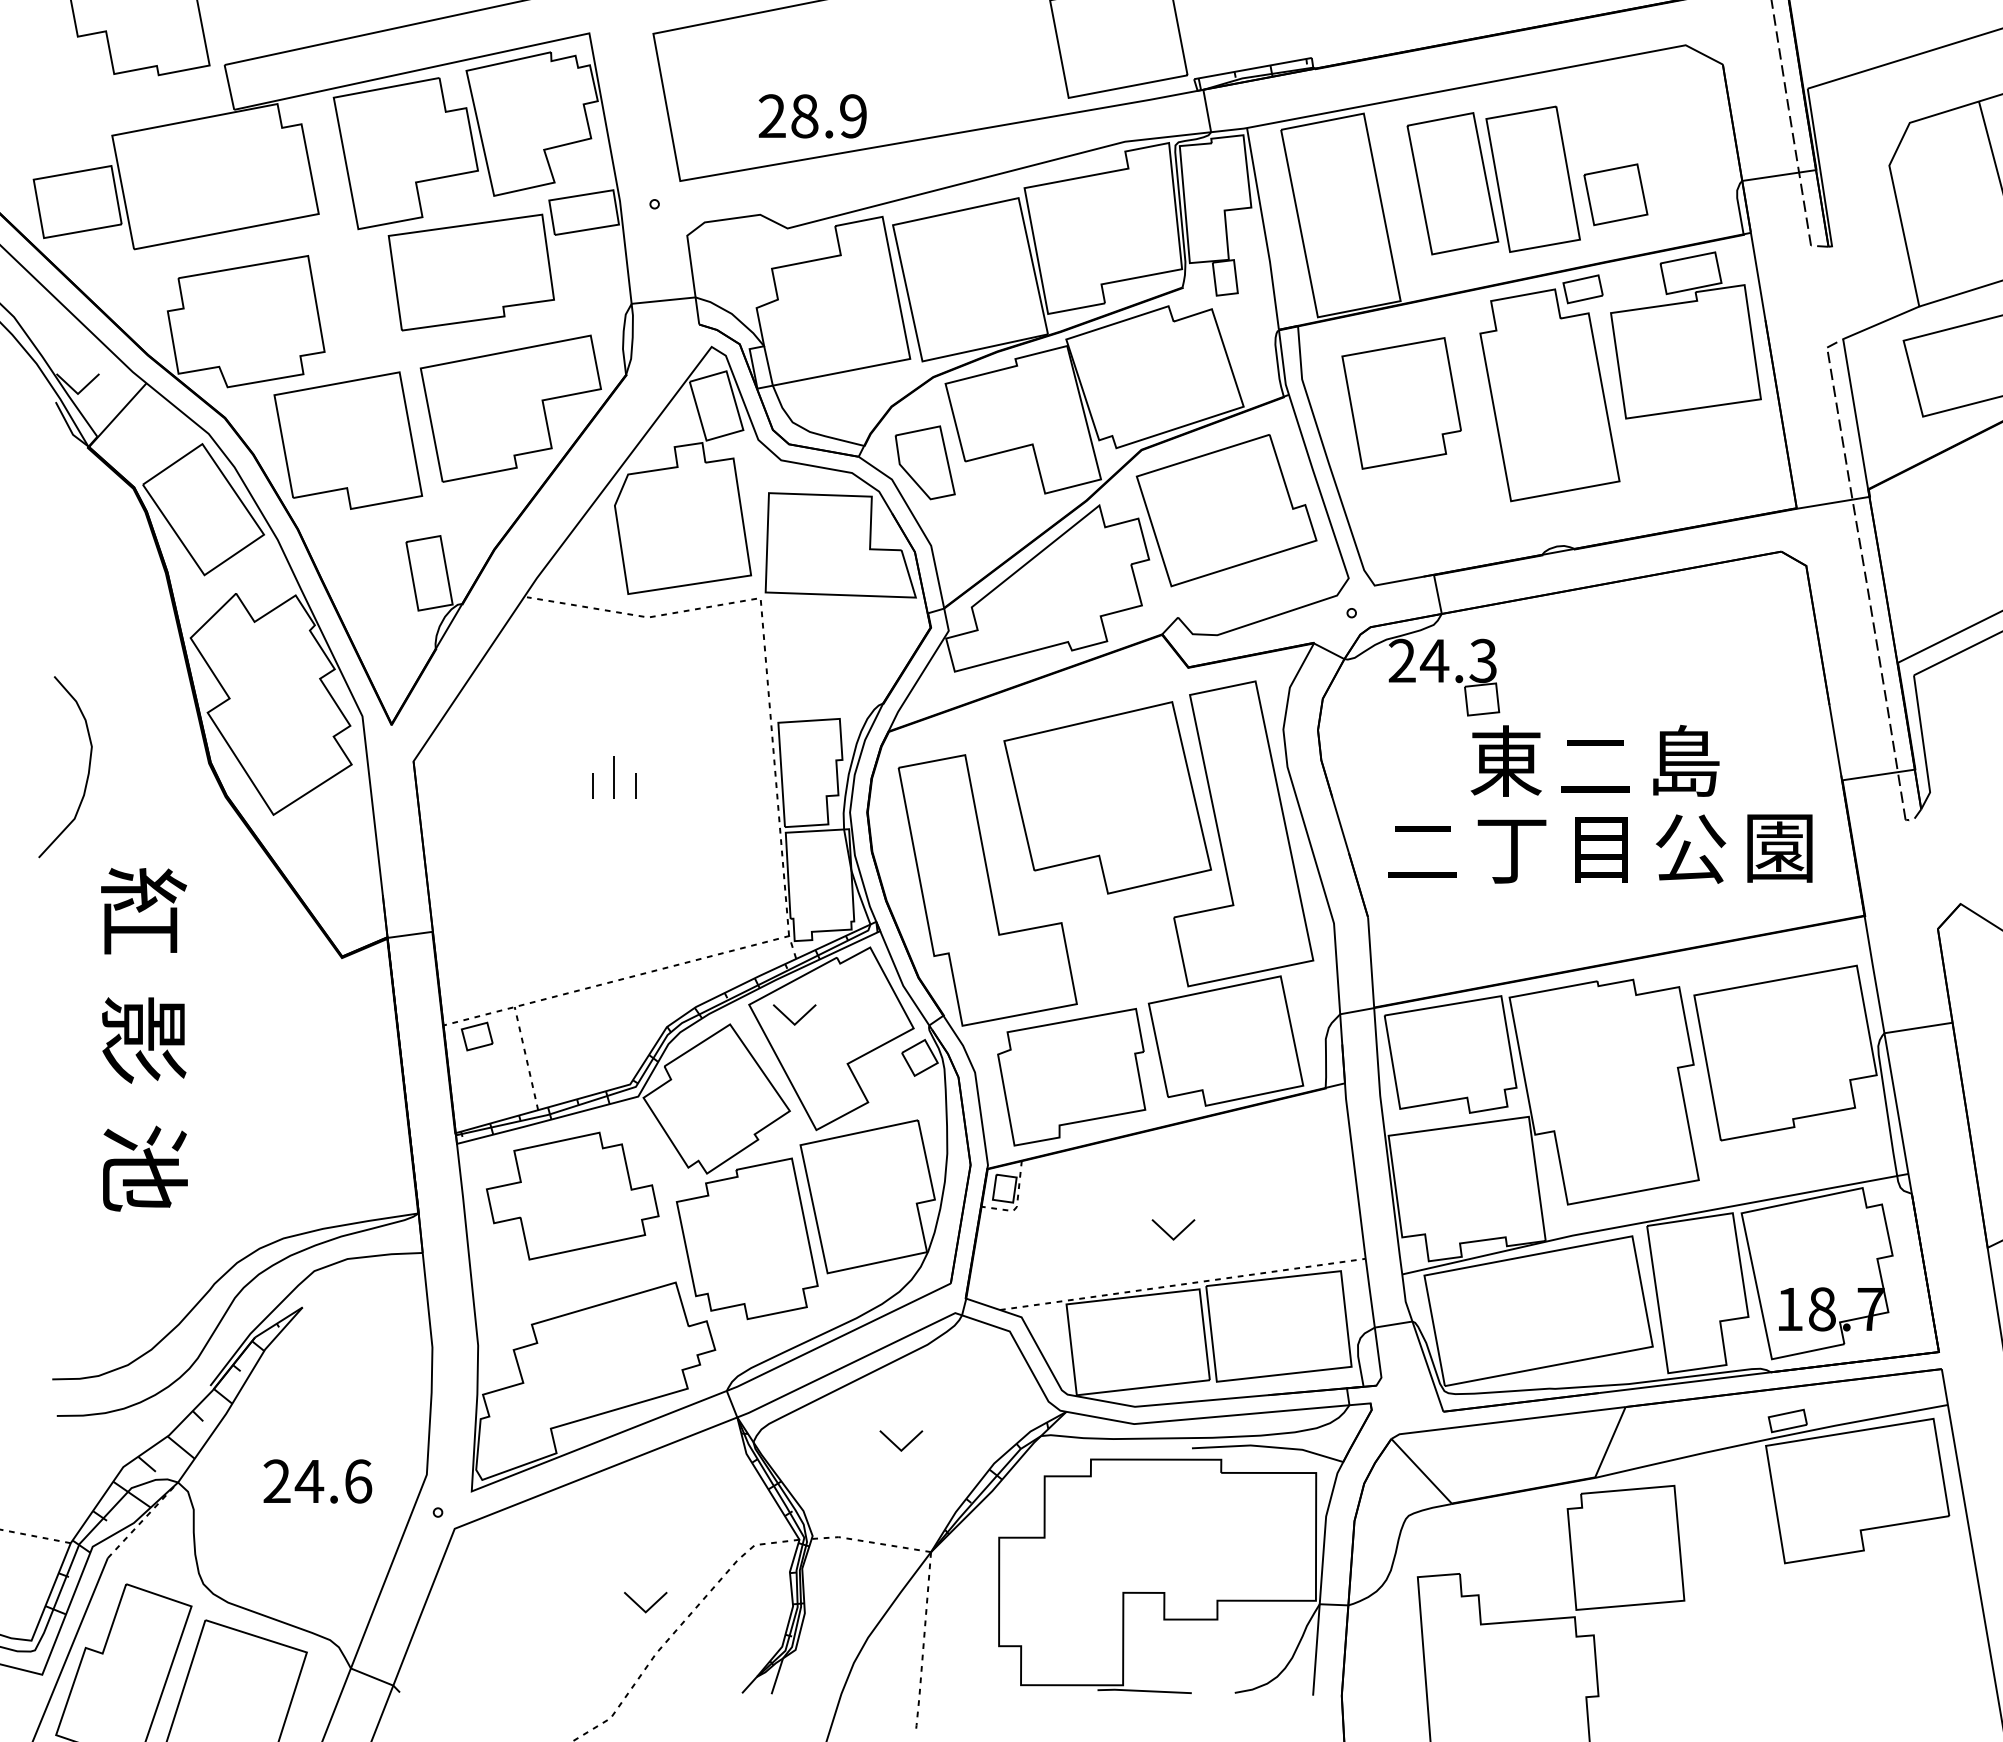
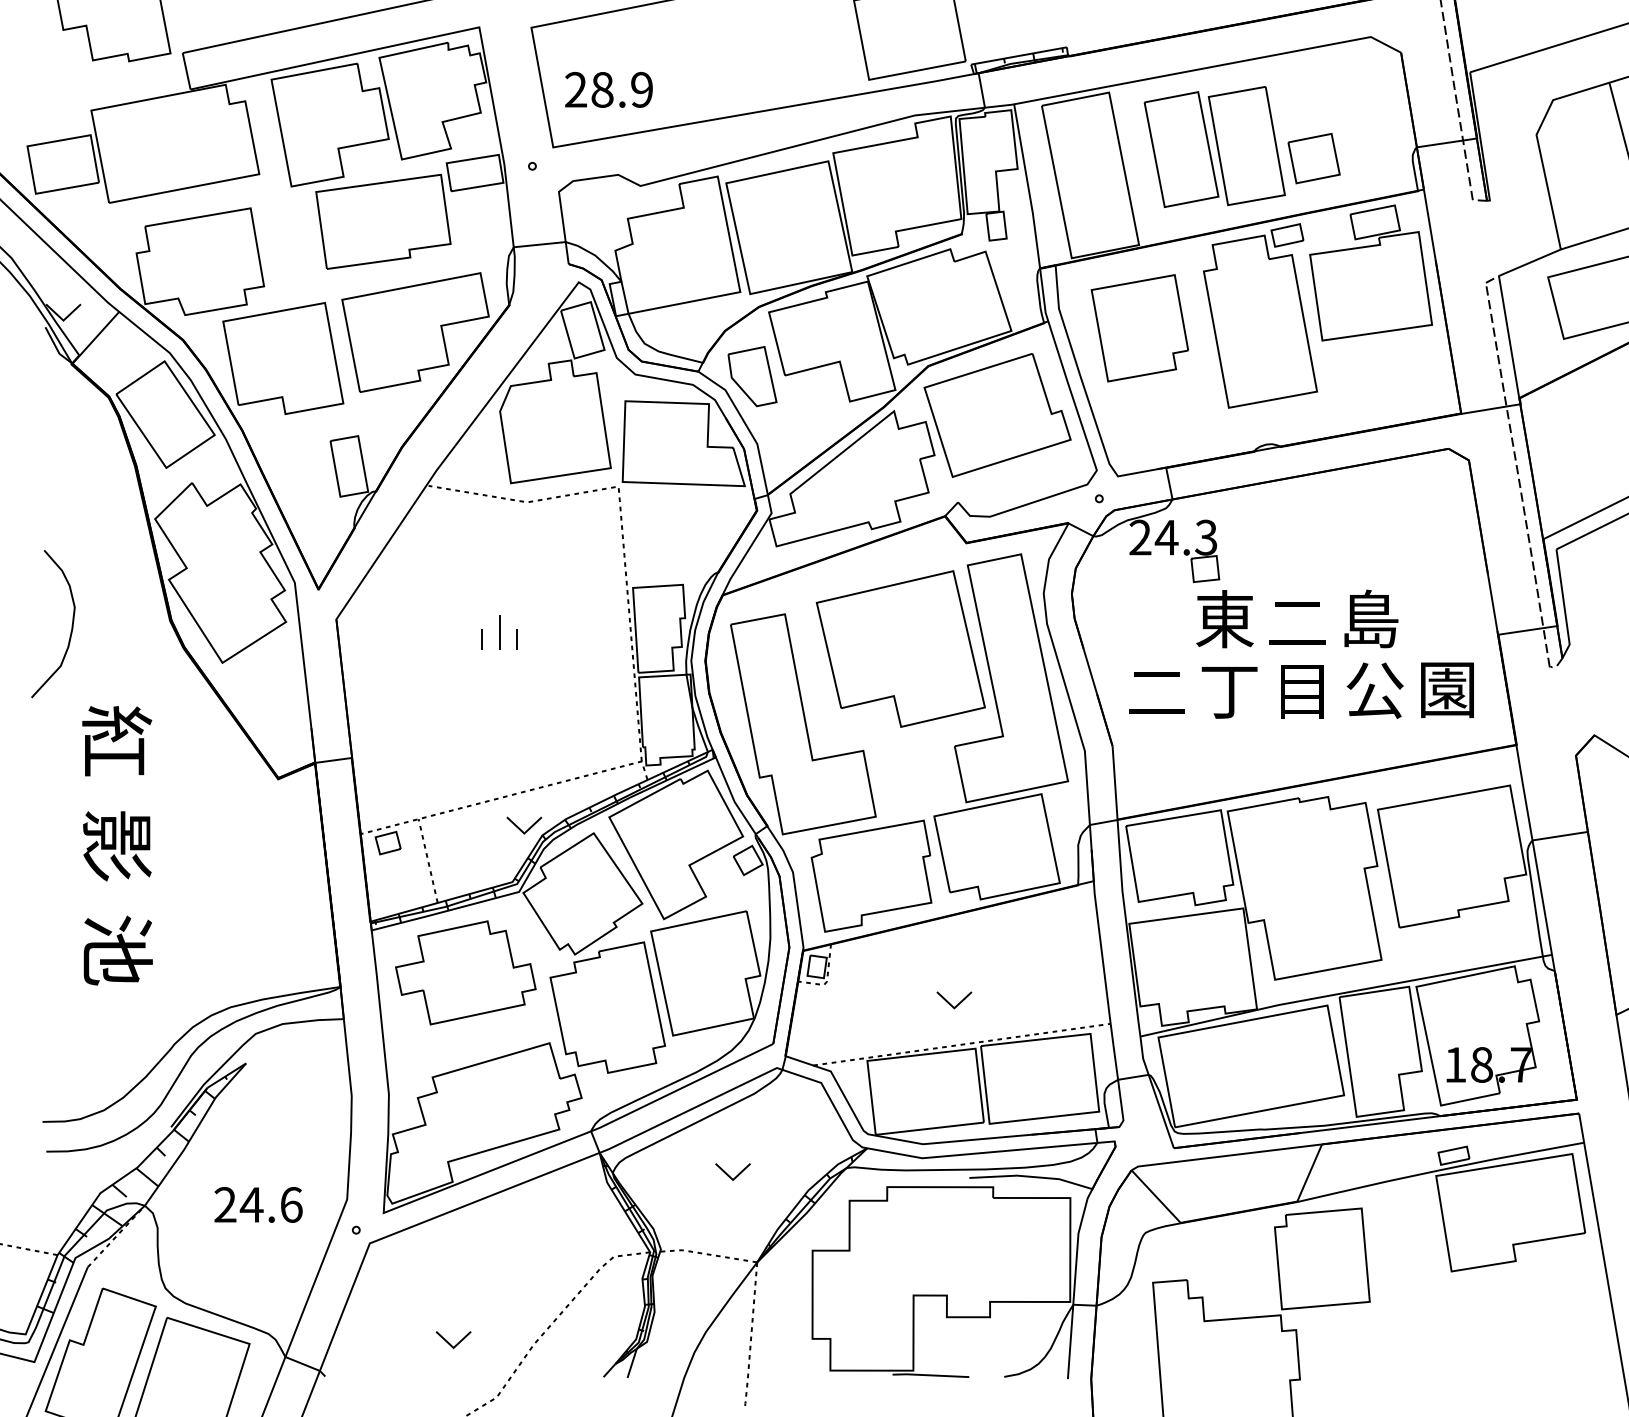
text: (812, 116) -> (608, 90), moved
part: (789, 1018) -> (520, 828), moved
part: (643, 1608) -> (451, 1344), moved

